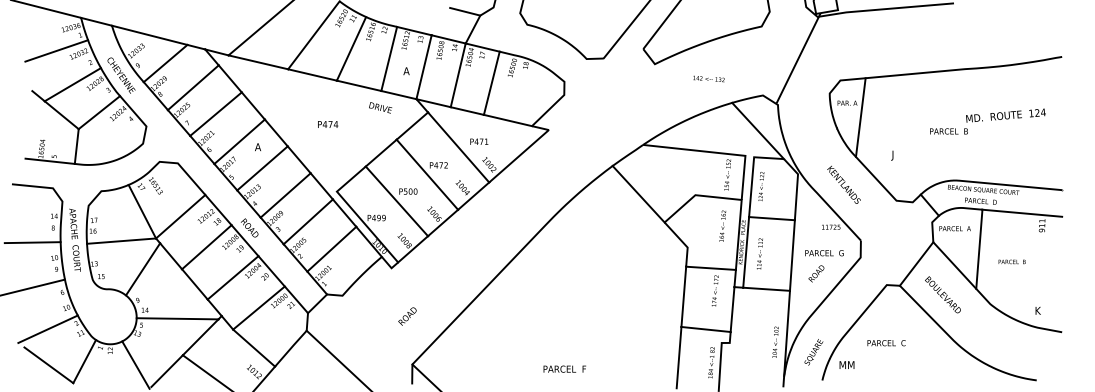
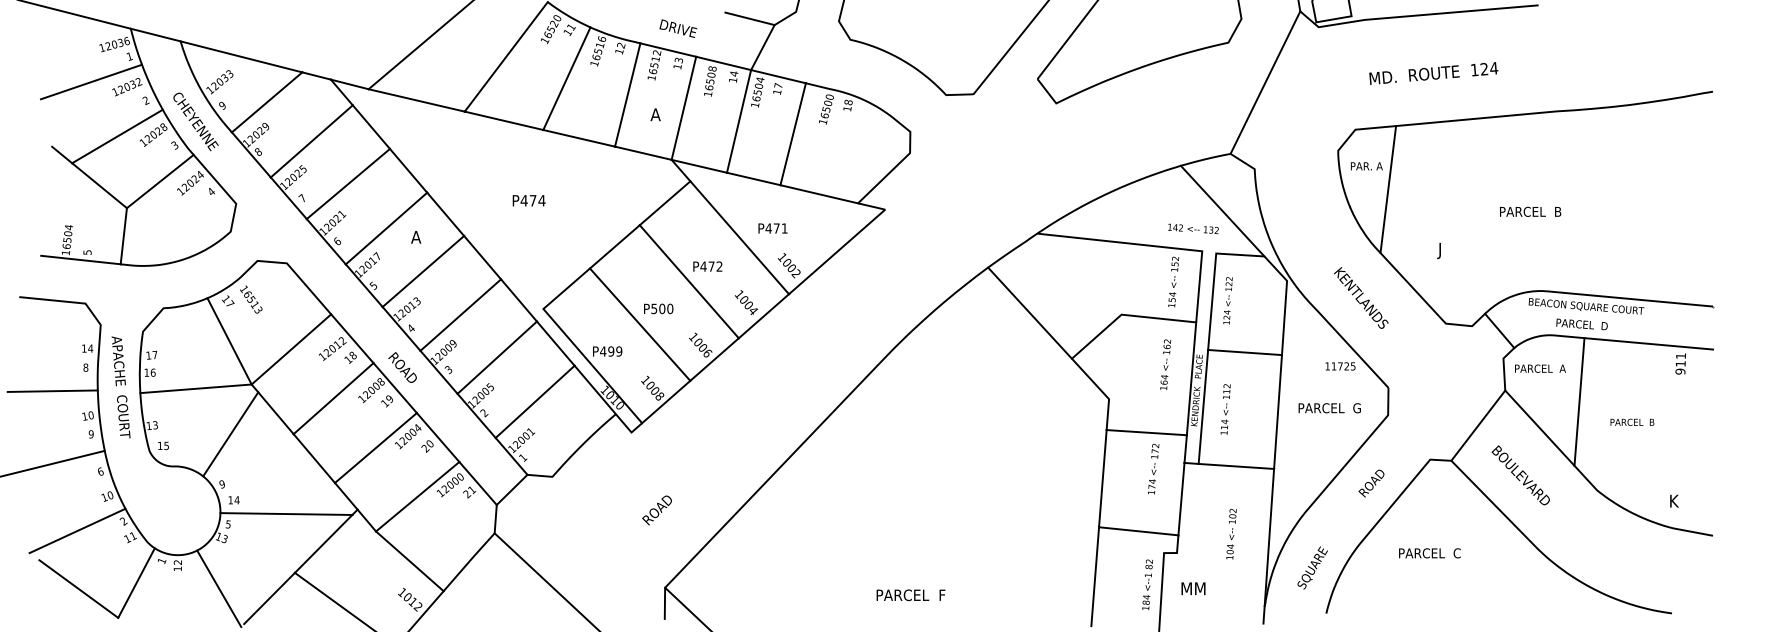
line: (798, 58) -> (1265, 82), moved
text: (708, 78) -> (1192, 228), moved
text: (380, 107) -> (678, 28), moved
text: (1005, 115) -> (1432, 73), moved
text: (816, 273) -> (1371, 482), moved
text: (775, 341) -> (1231, 532), moved
text: (846, 364) -> (1192, 587), moved

